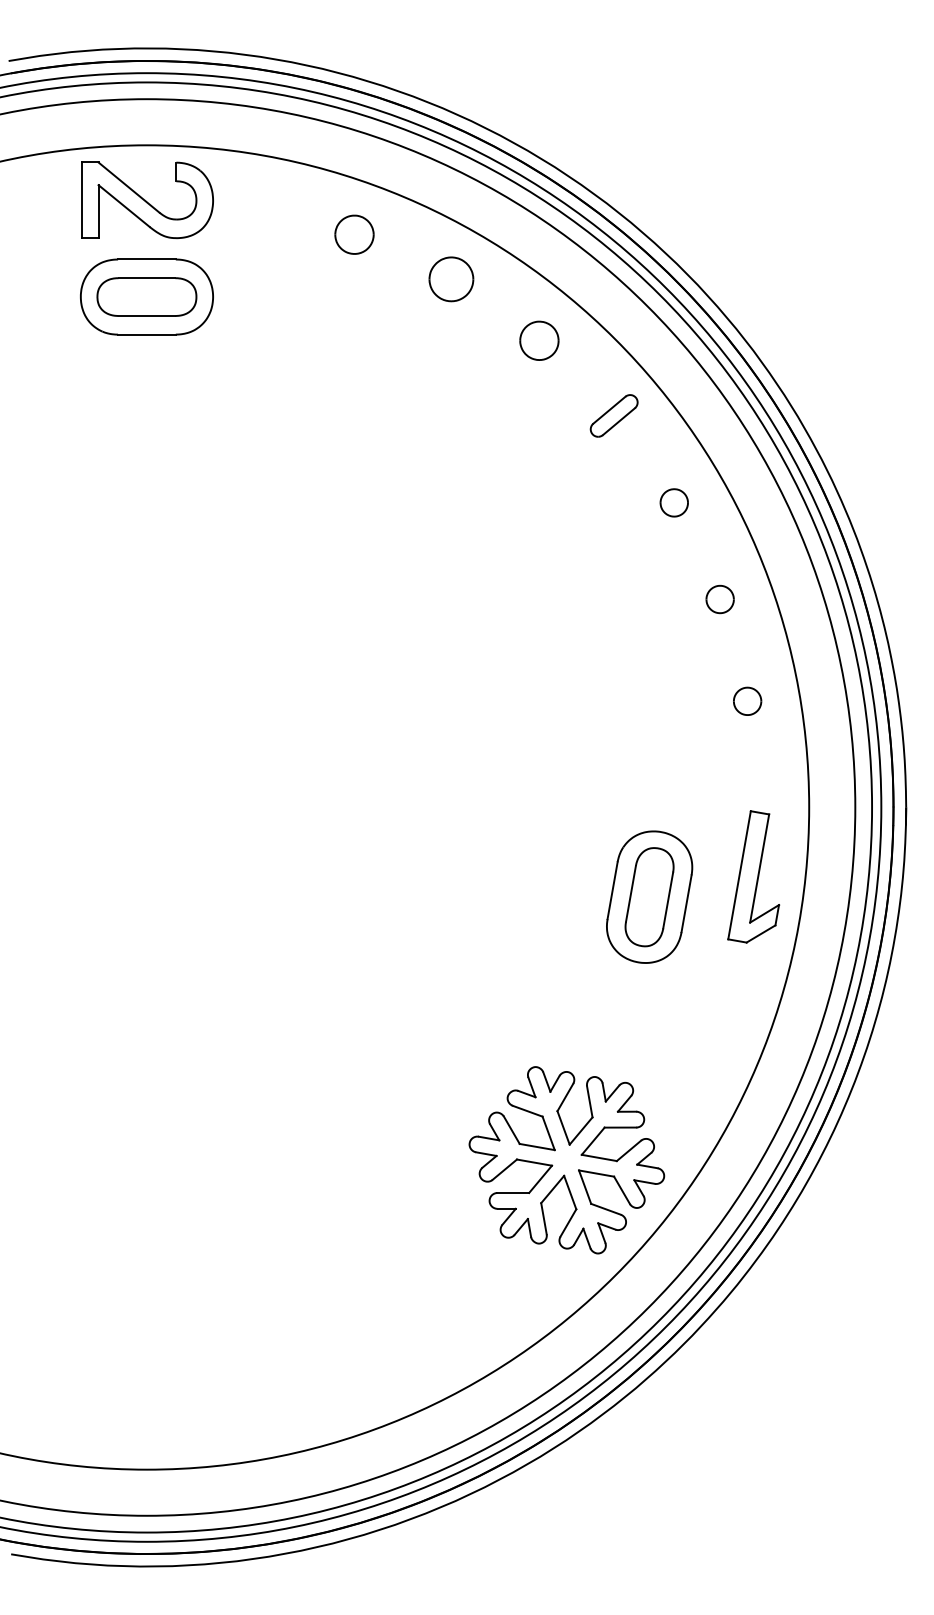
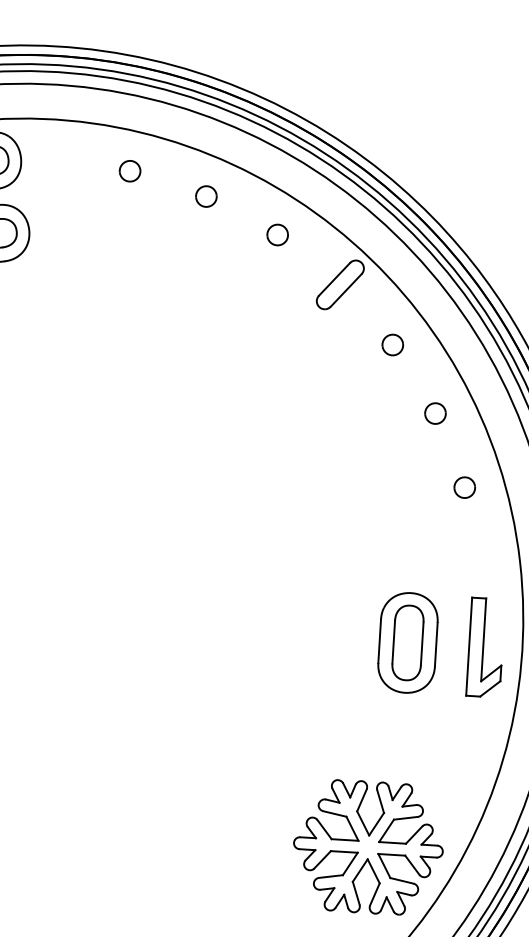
part: (354, 234) -> (129, 171), size x0.71
part: (450, 279) -> (205, 196), size x0.62
part: (538, 340) -> (277, 234), size x0.71
part: (613, 415) -> (339, 284), size x1.43
part: (753, 876) -> (479, 646), moved

